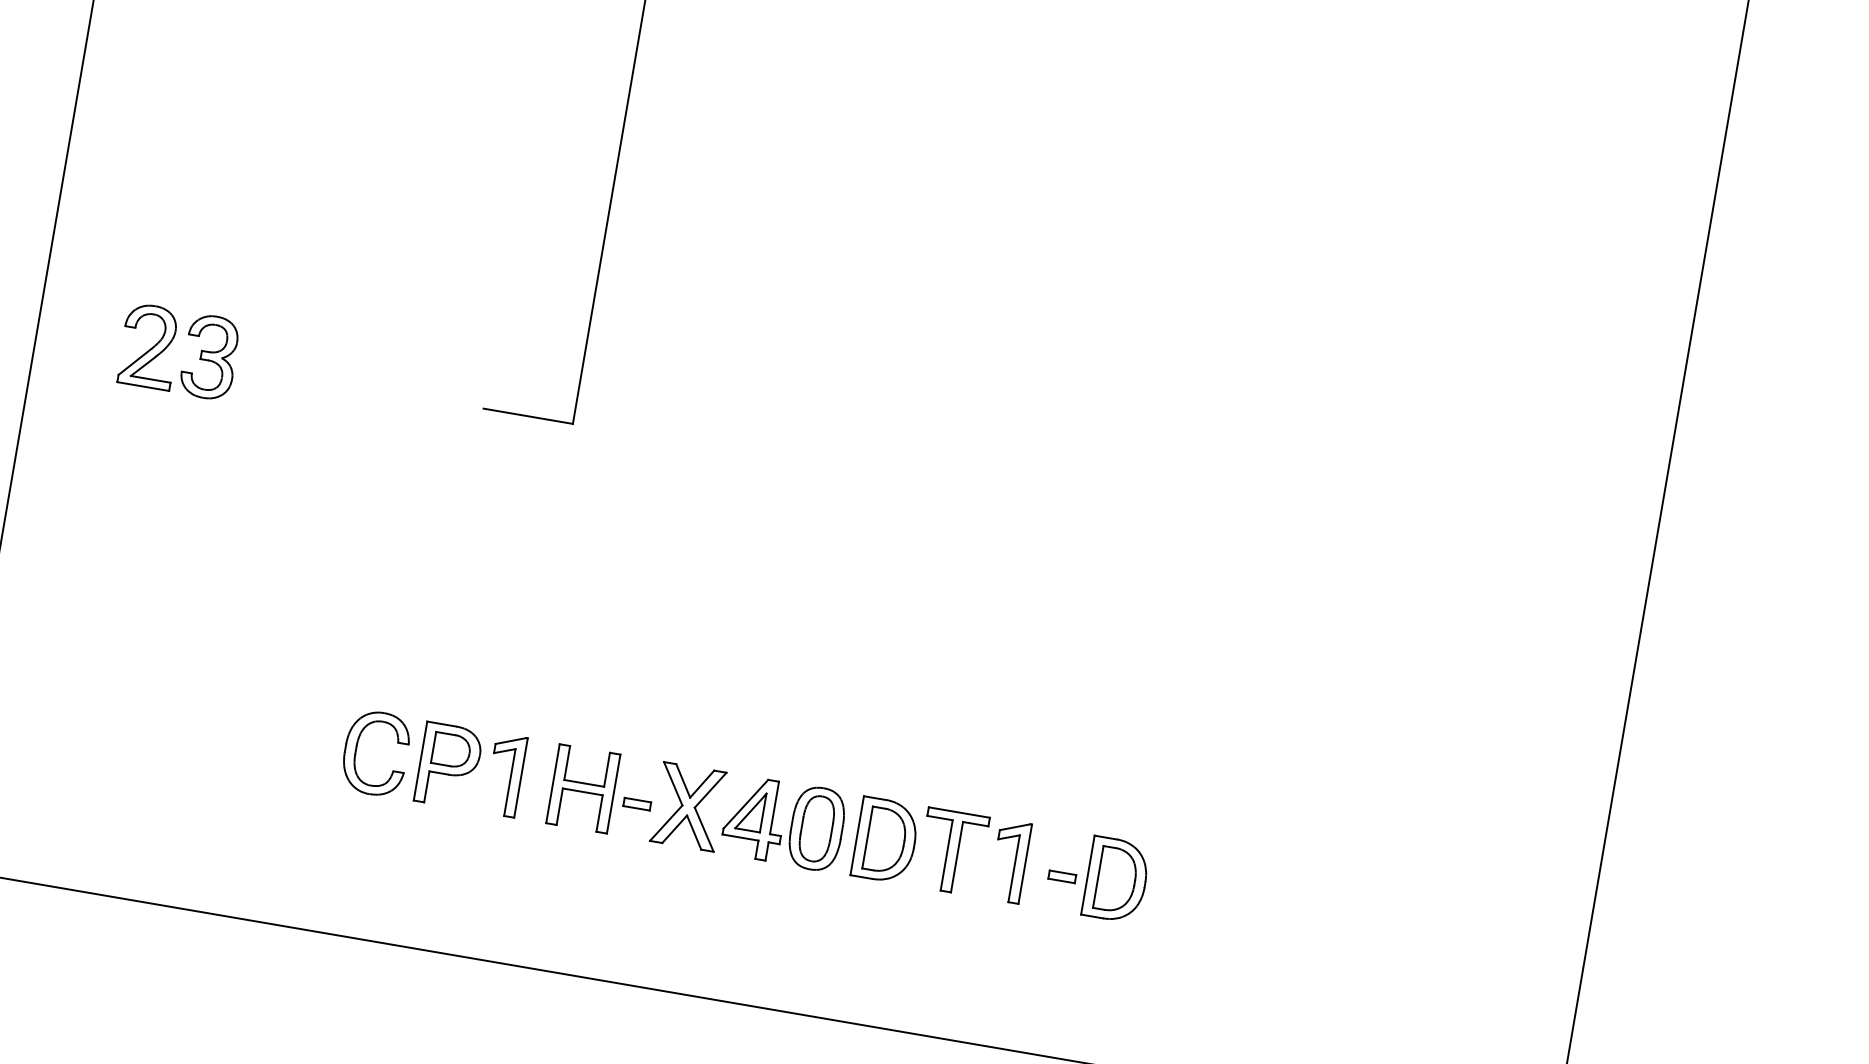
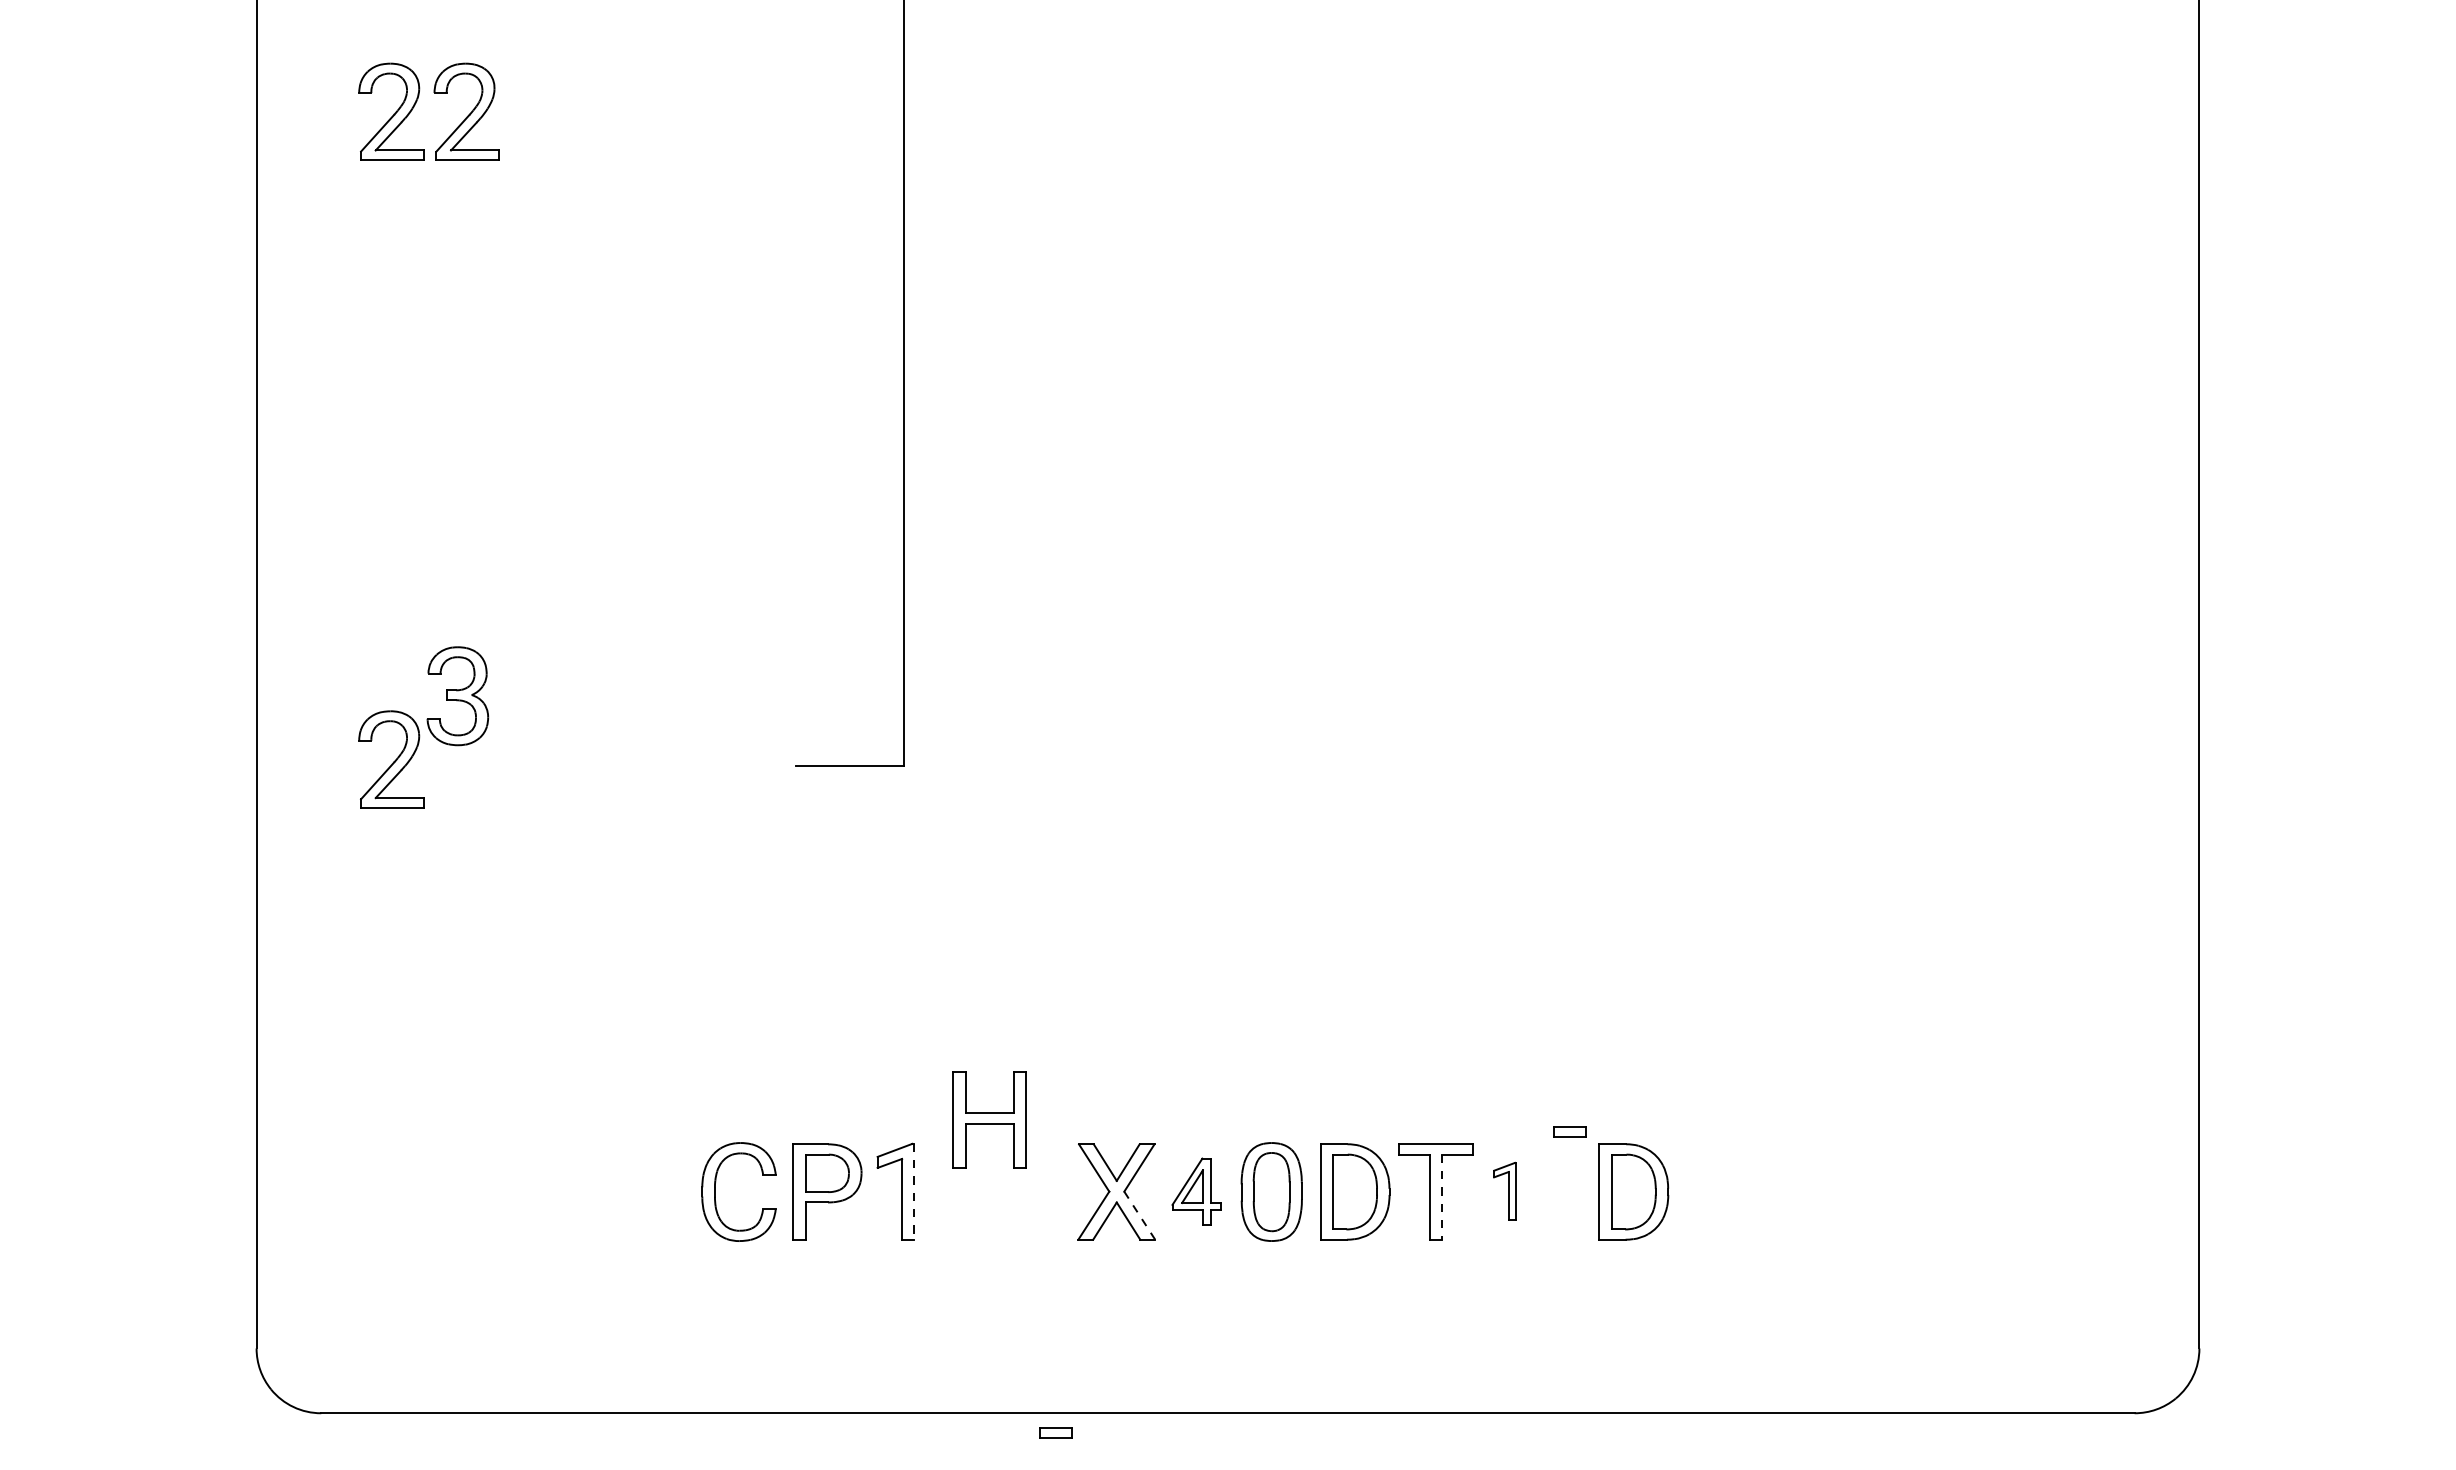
part: (209, 357) -> (457, 696), moved
line: (521, 777) -> (914, 1191), solid -> dashed
part: (583, 788) -> (989, 1119), moved
part: (636, 803) -> (1055, 1432), moved
part: (754, 817) -> (1196, 1191), size x0.7
line: (704, 829) -> (1139, 1215), solid -> dashed
line: (957, 857) -> (1442, 1197), solid -> dashed
part: (1009, 861) -> (1504, 1191), size x0.6
part: (1062, 876) -> (1569, 1131), moved

